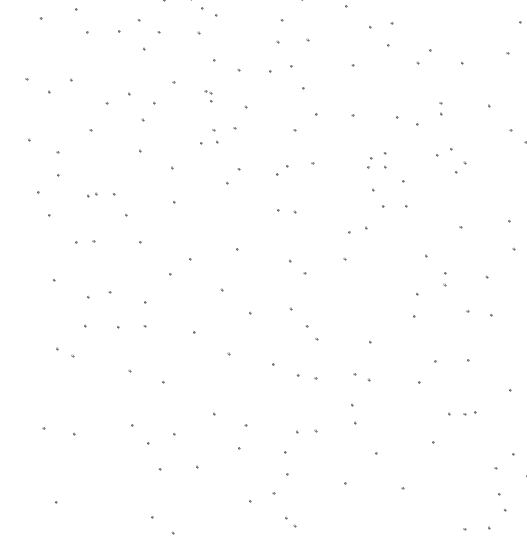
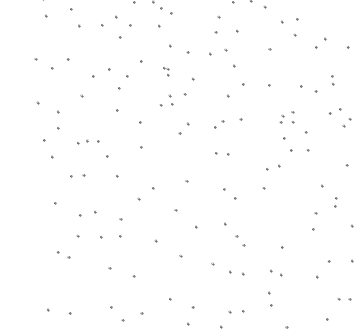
part: (92, 194) -> (82, 141), size x1.6

